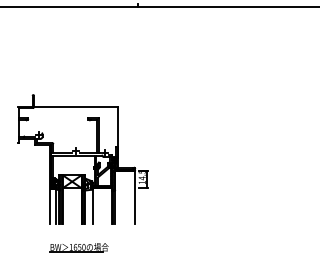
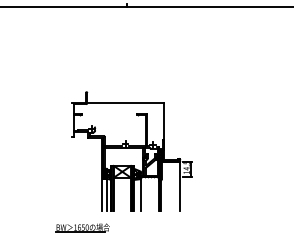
part: (82, 159) -> (131, 151), moved
part: (78, 247) -> (82, 227), moved

